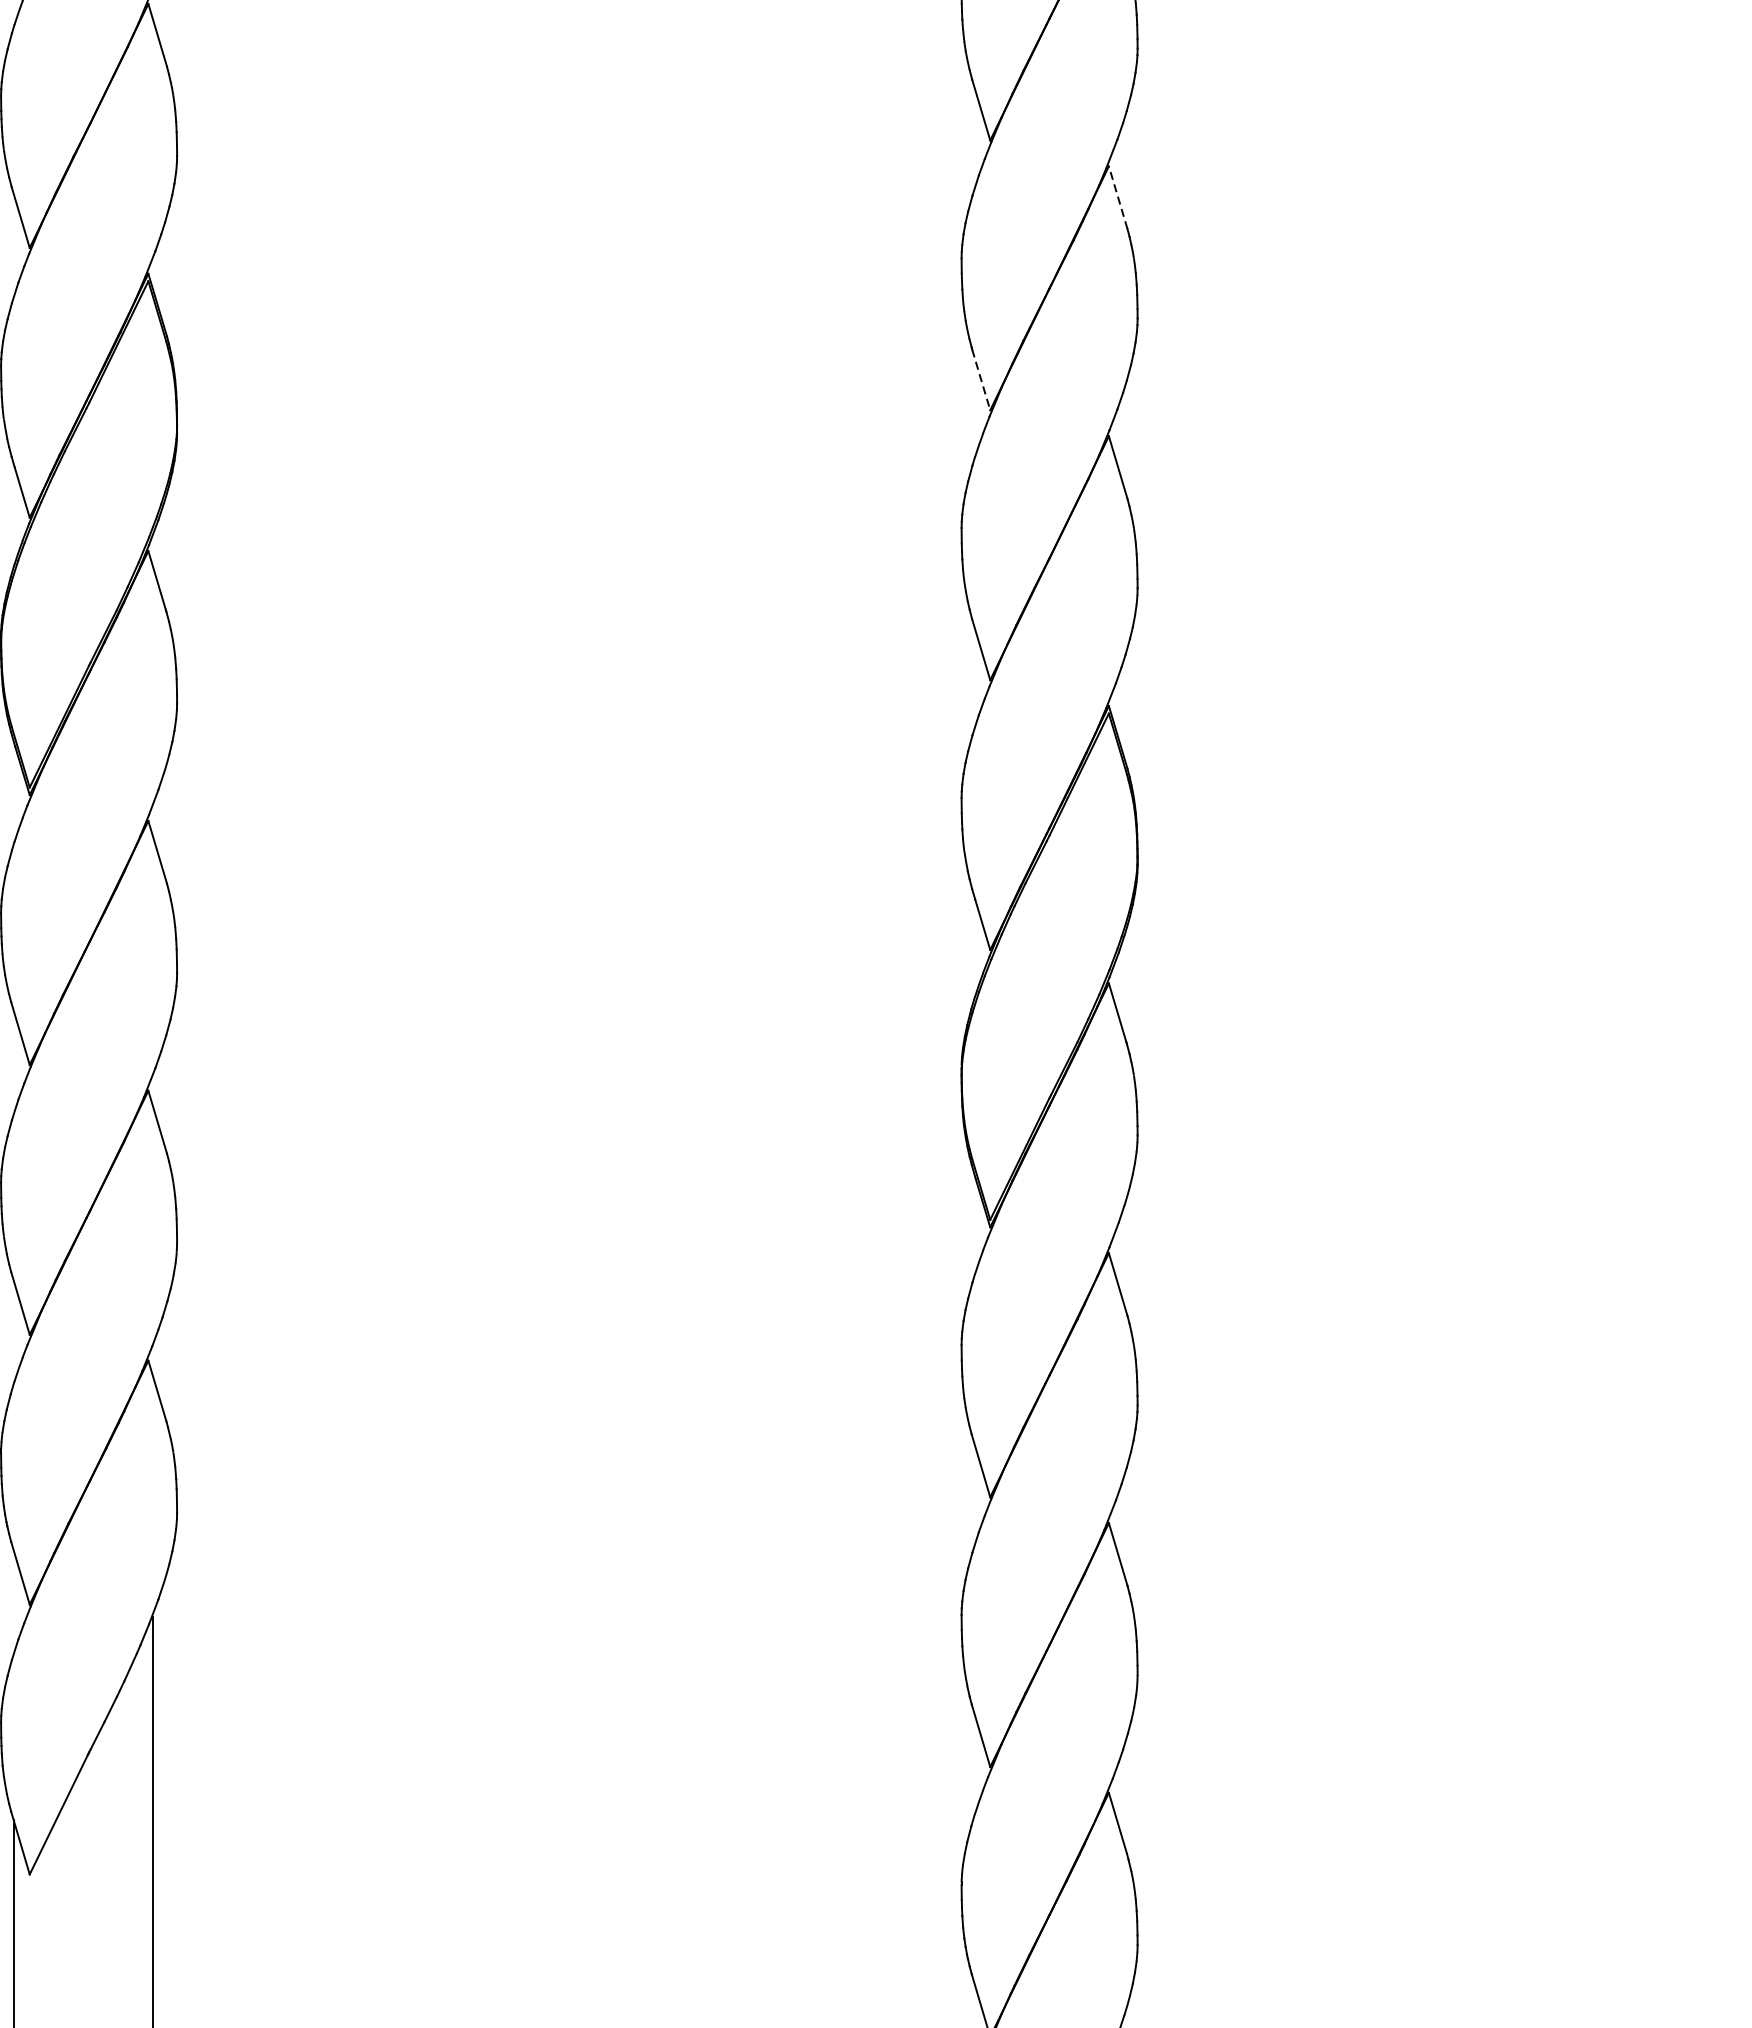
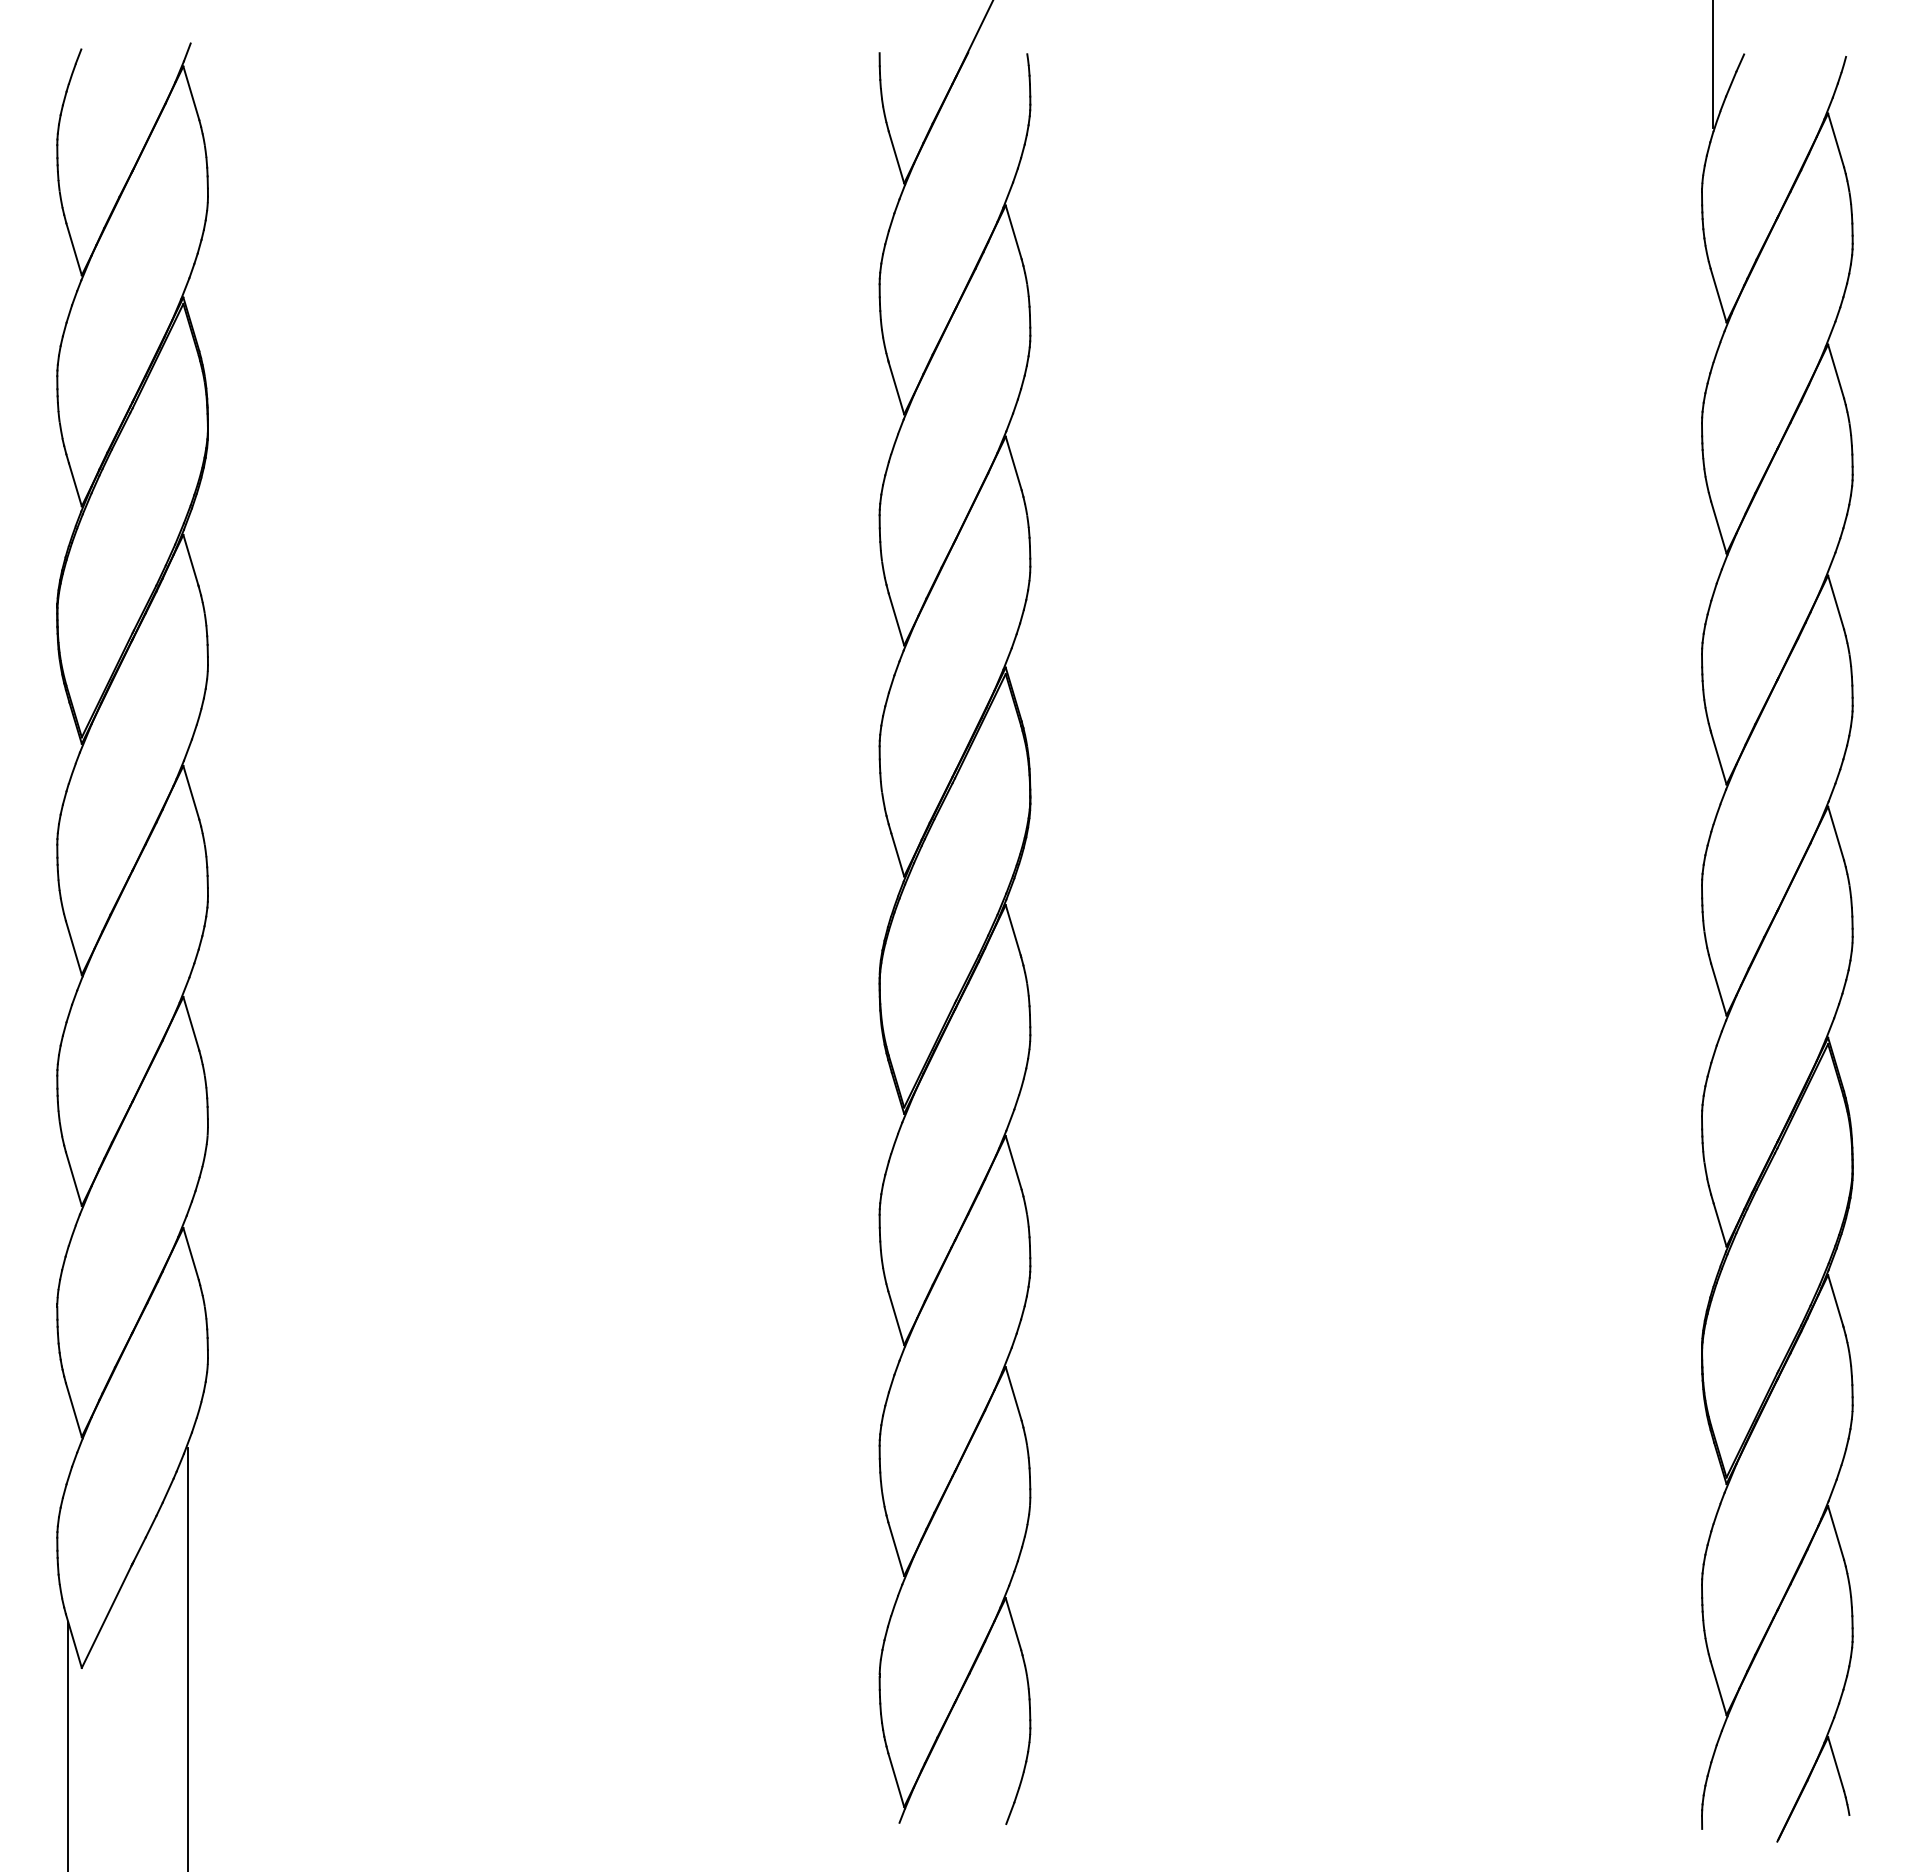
line: (1117, 196) -> (1013, 231), dashed -> solid
line: (981, 380) -> (896, 388), dashed -> solid

